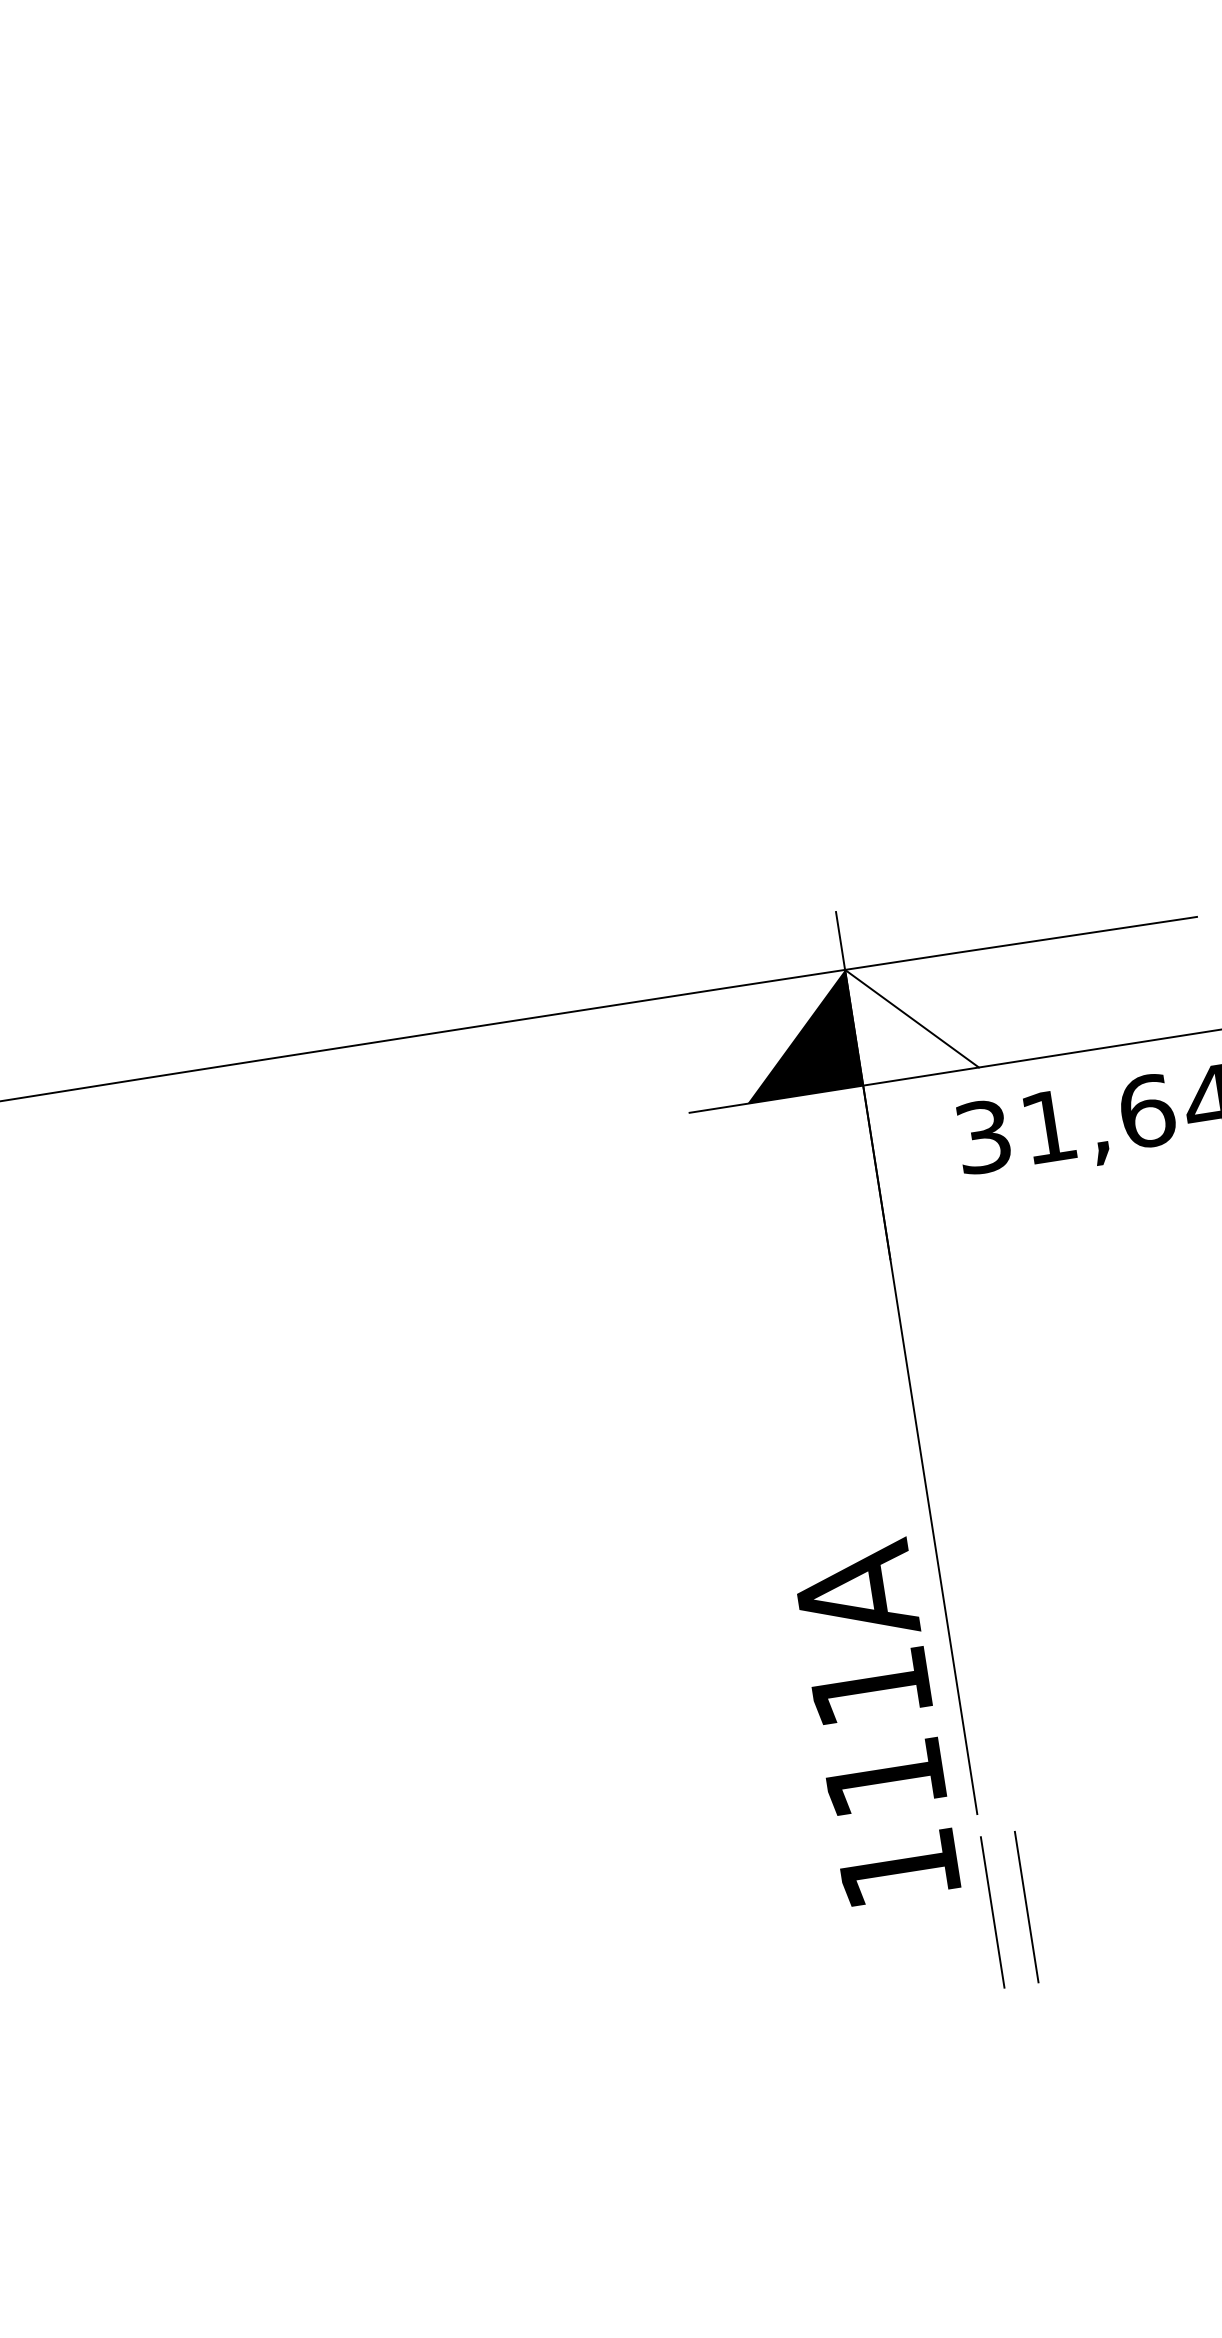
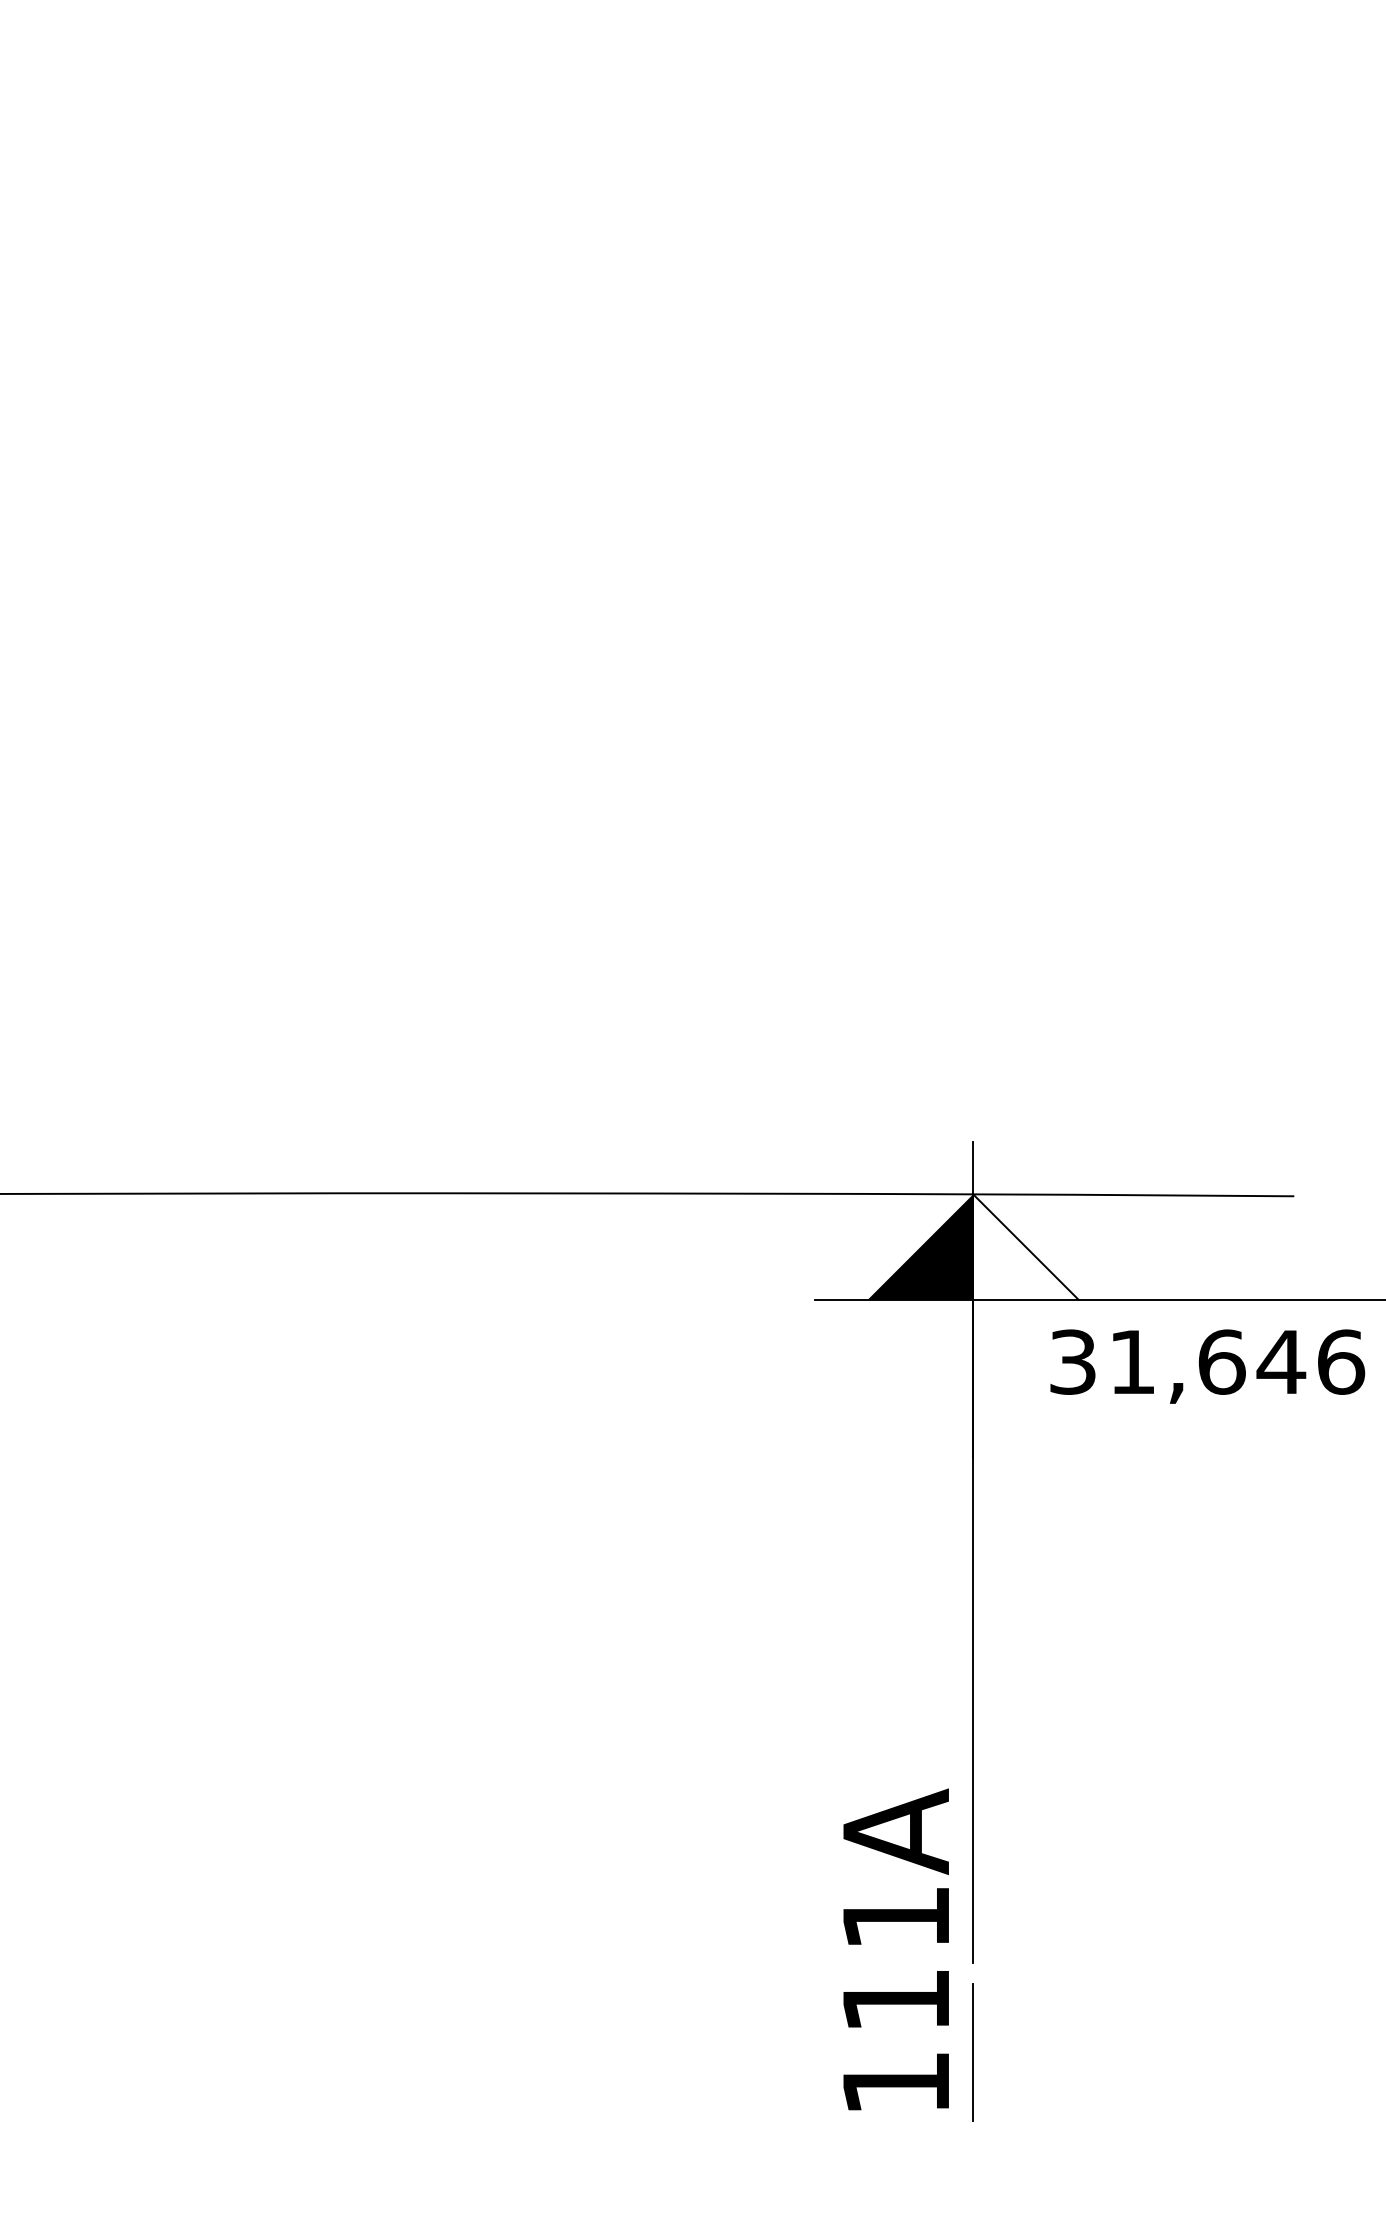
text: (875, 1722) -> (895, 1949), moved
line: (1025, 1906) -> (1003, 2052), removed

